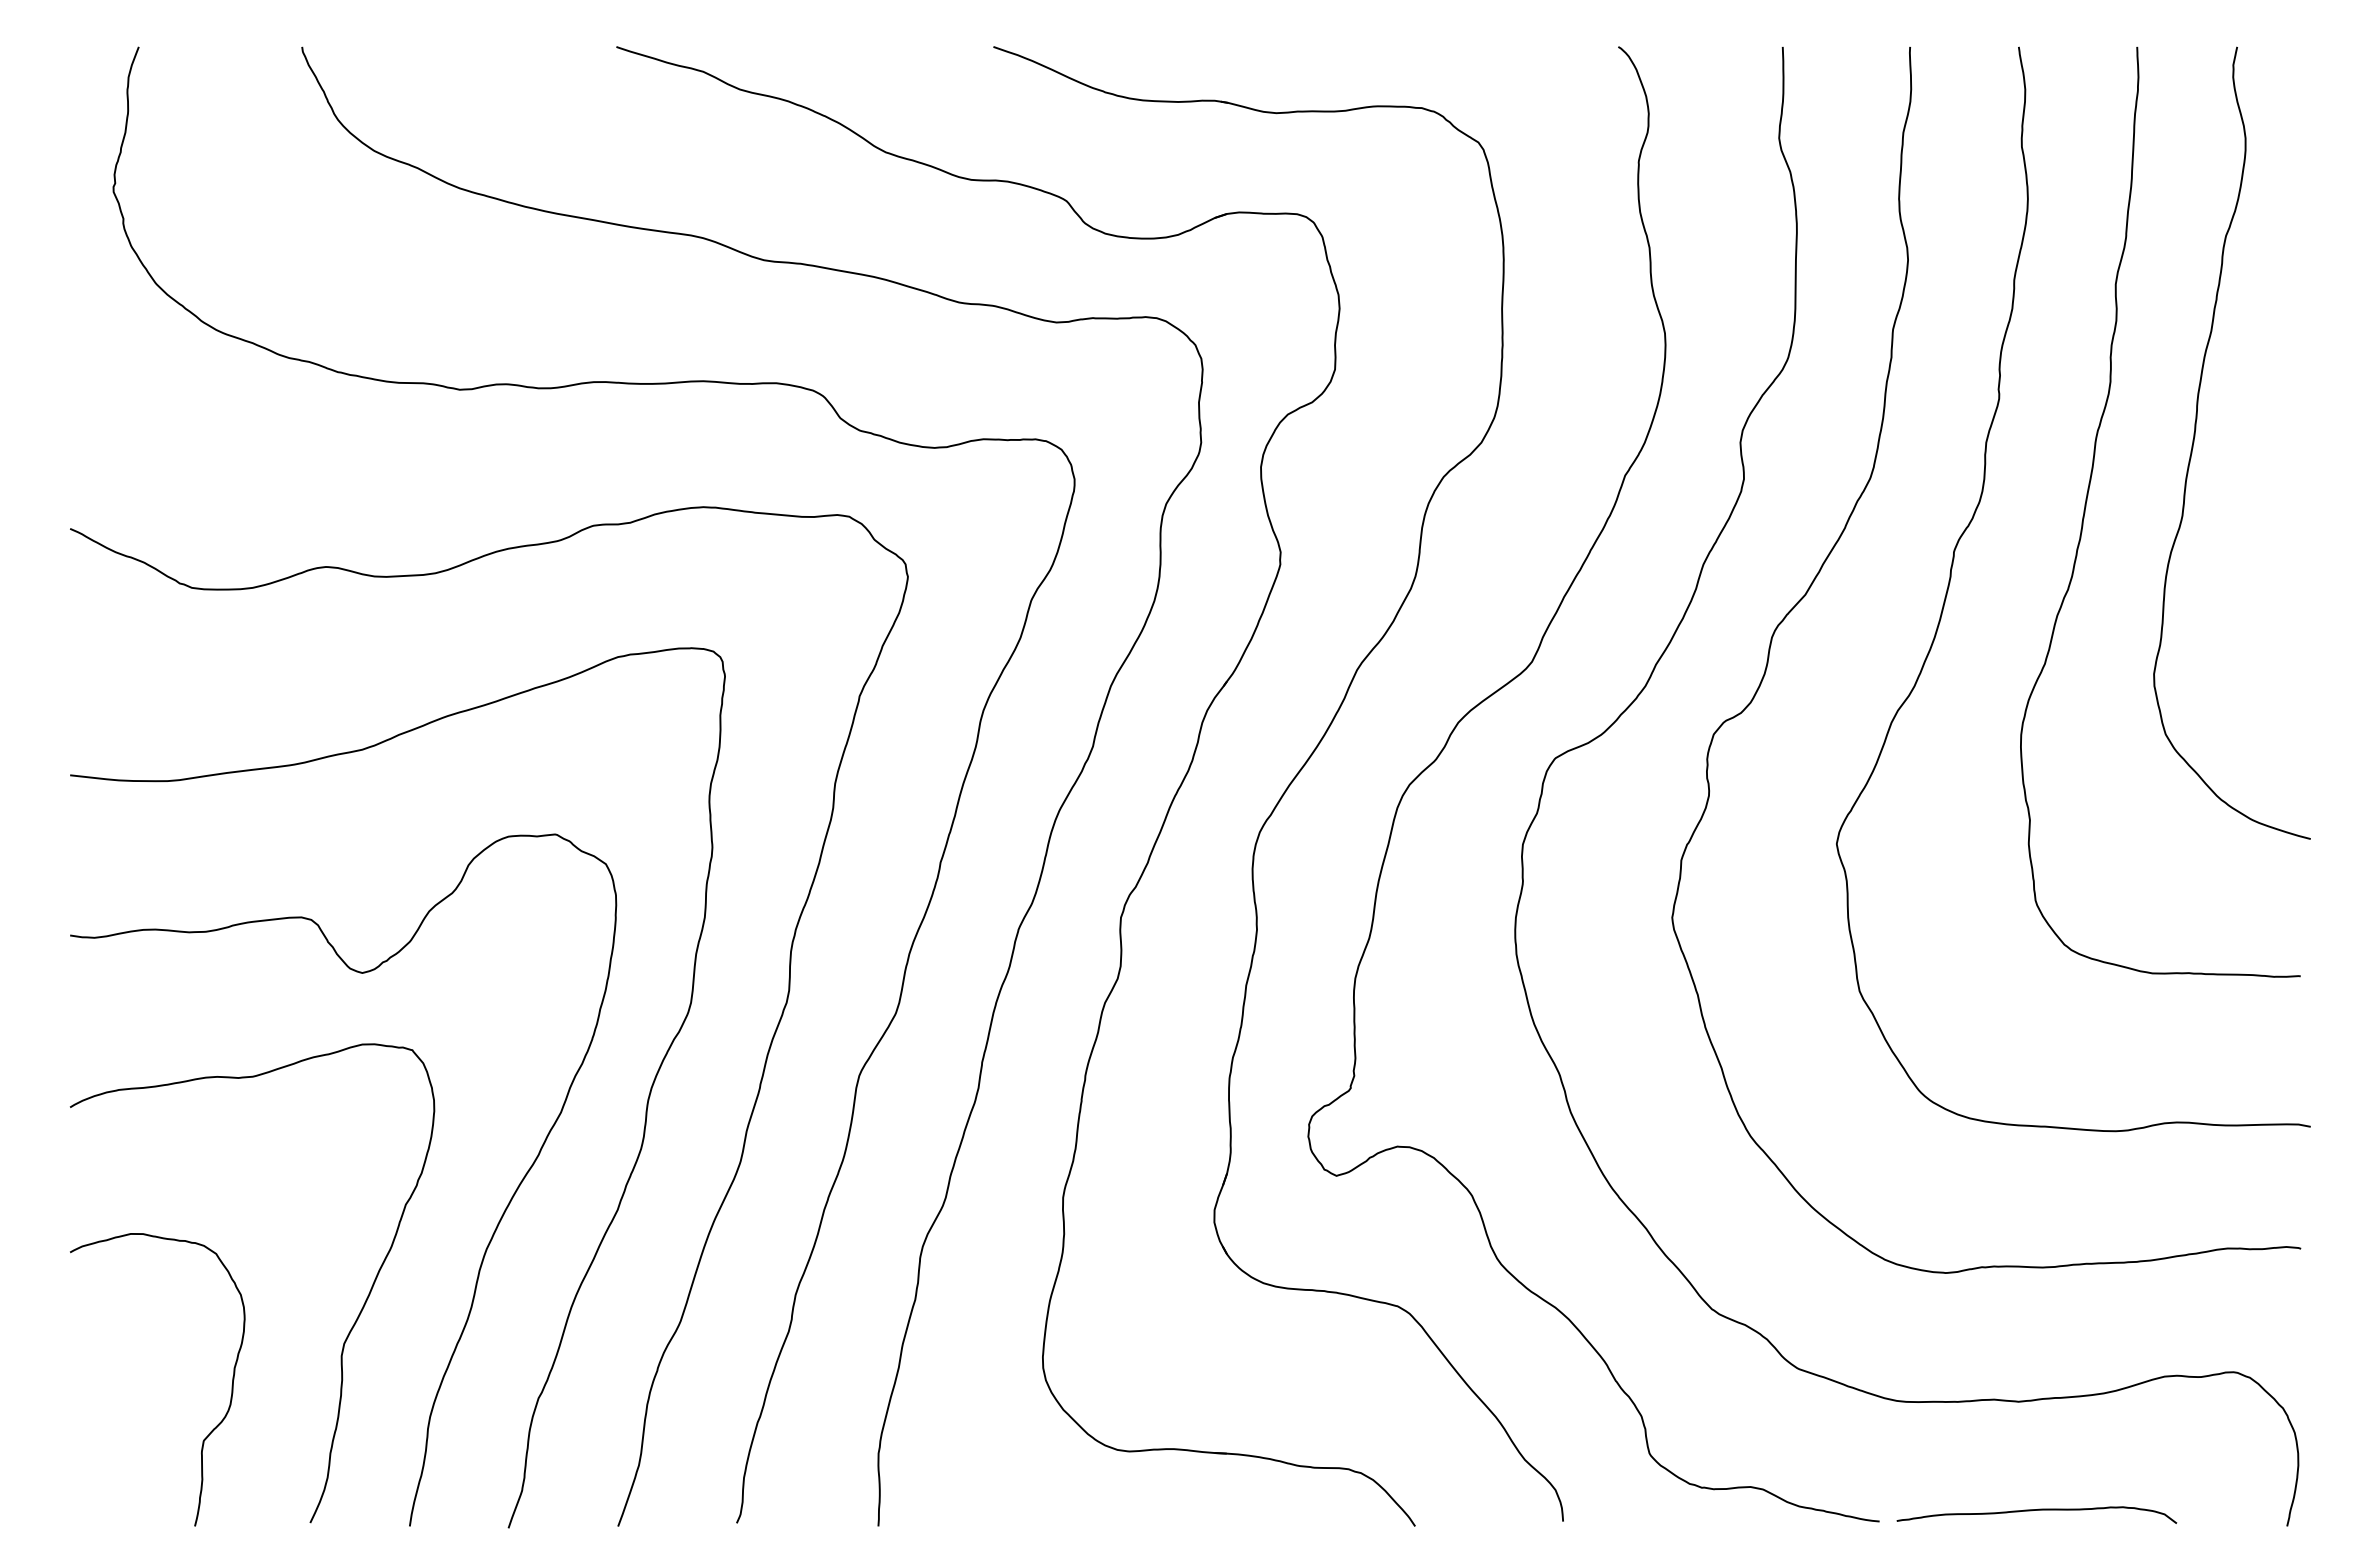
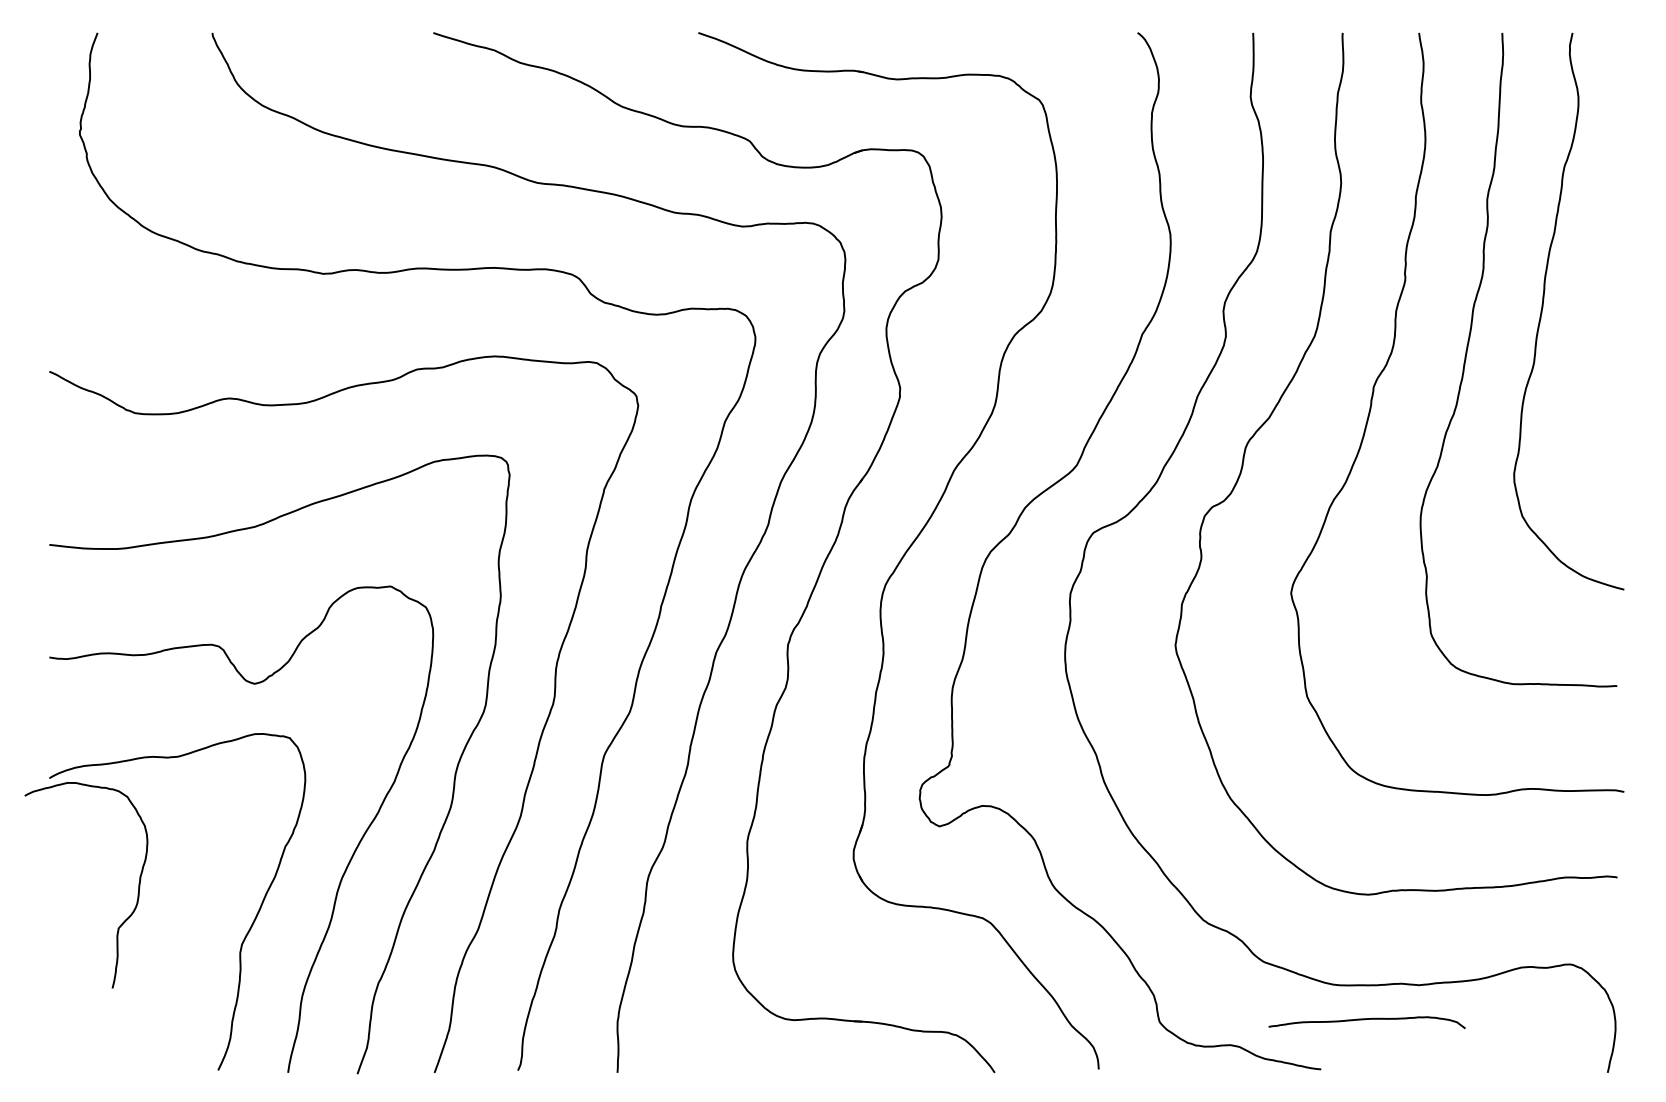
curve: (231, 1385) -> (138, 889), moved
curve: (2036, 1510) -> (1366, 1019), moved

